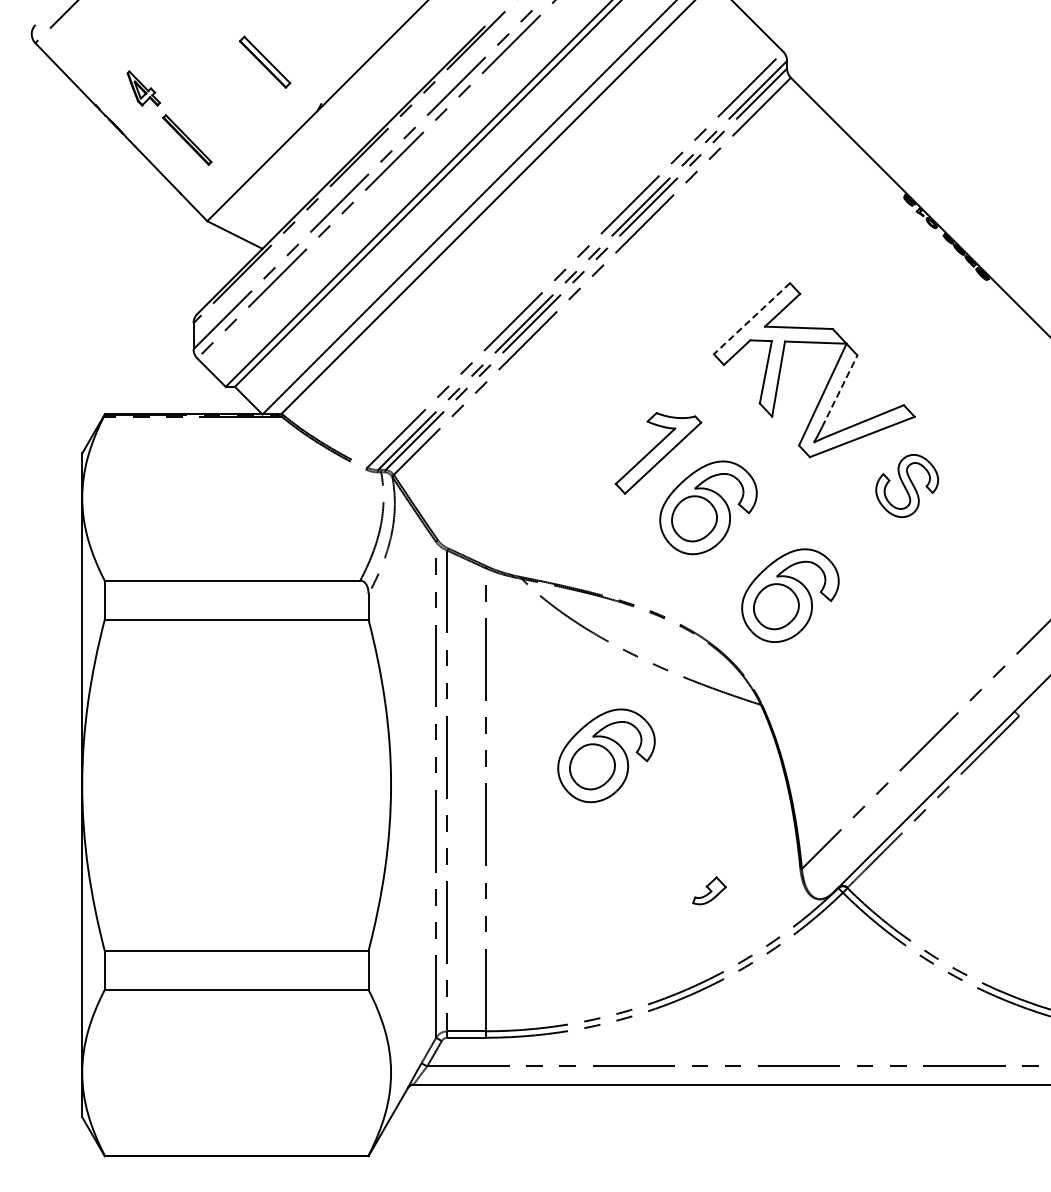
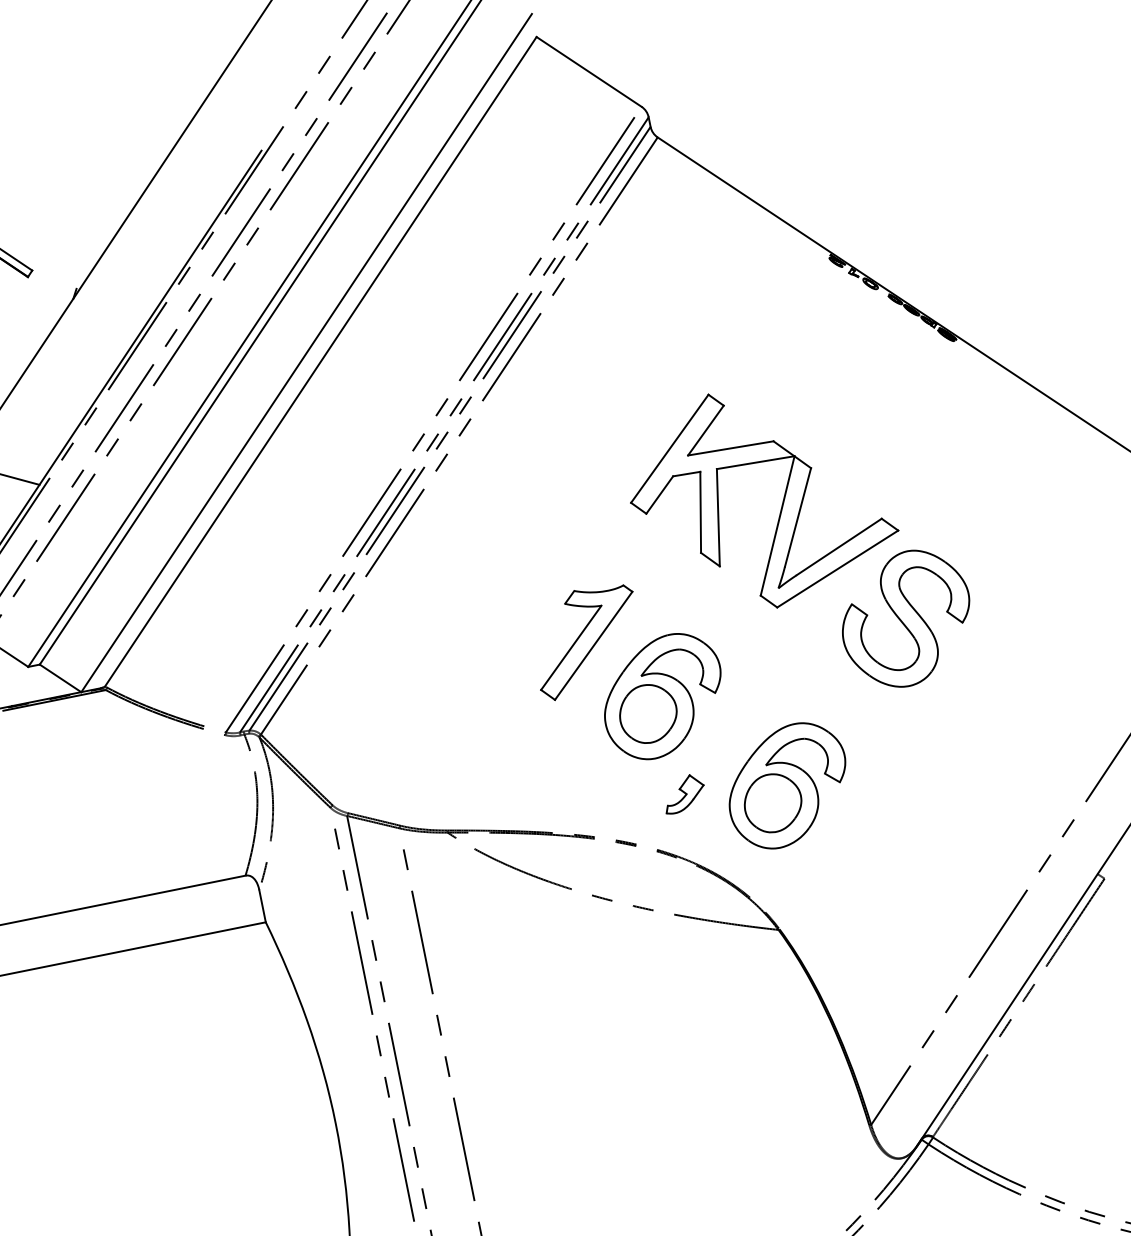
line: (751, 319) -> (669, 449), dashed -> solid
line: (839, 391) -> (797, 517), dashed -> solid
part: (906, 485) -> (905, 618), size x1.67
part: (606, 755) -> (597, 1032), removed
part: (709, 890) -> (683, 793), moved

